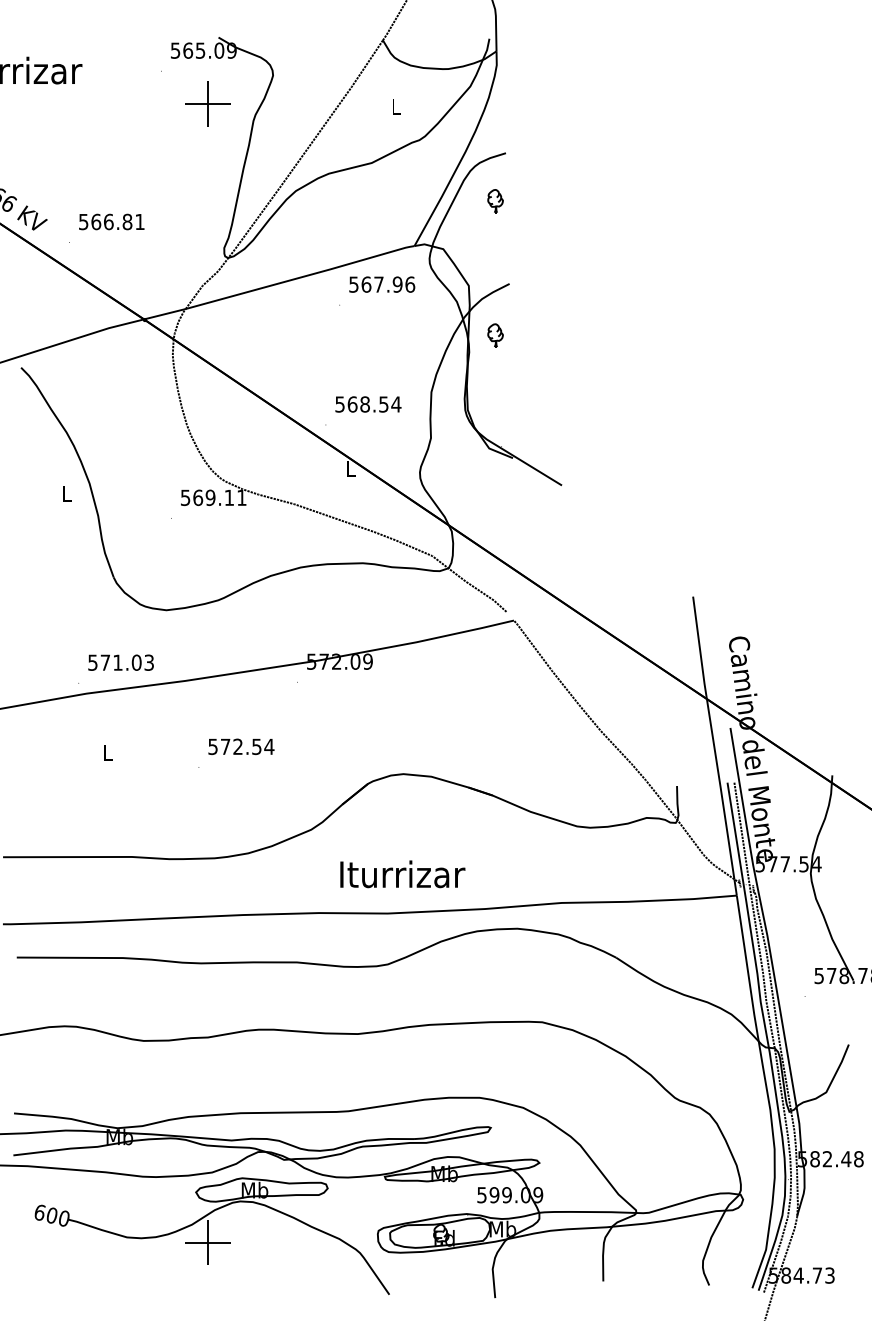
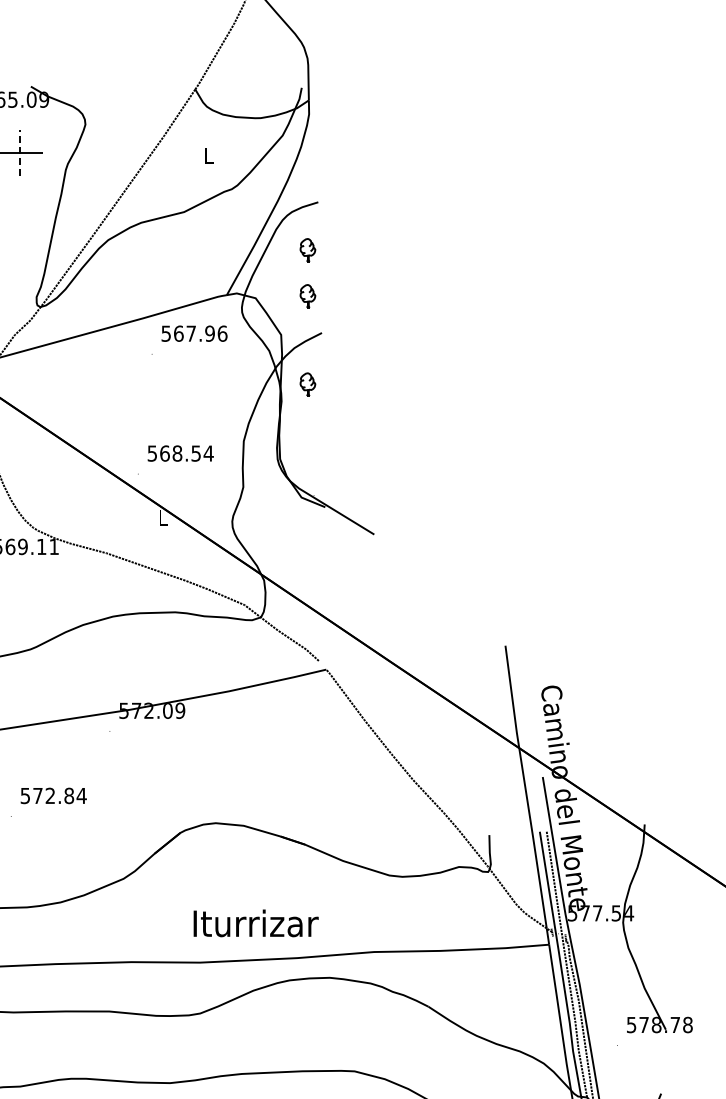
line: (207, 104) -> (19, 153), solid -> dashed
part: (495, 247) -> (307, 296), added
text: (256, 746) -> (68, 795), 572.54 -> 572.84
text: (402, 874) -> (255, 923), moved

